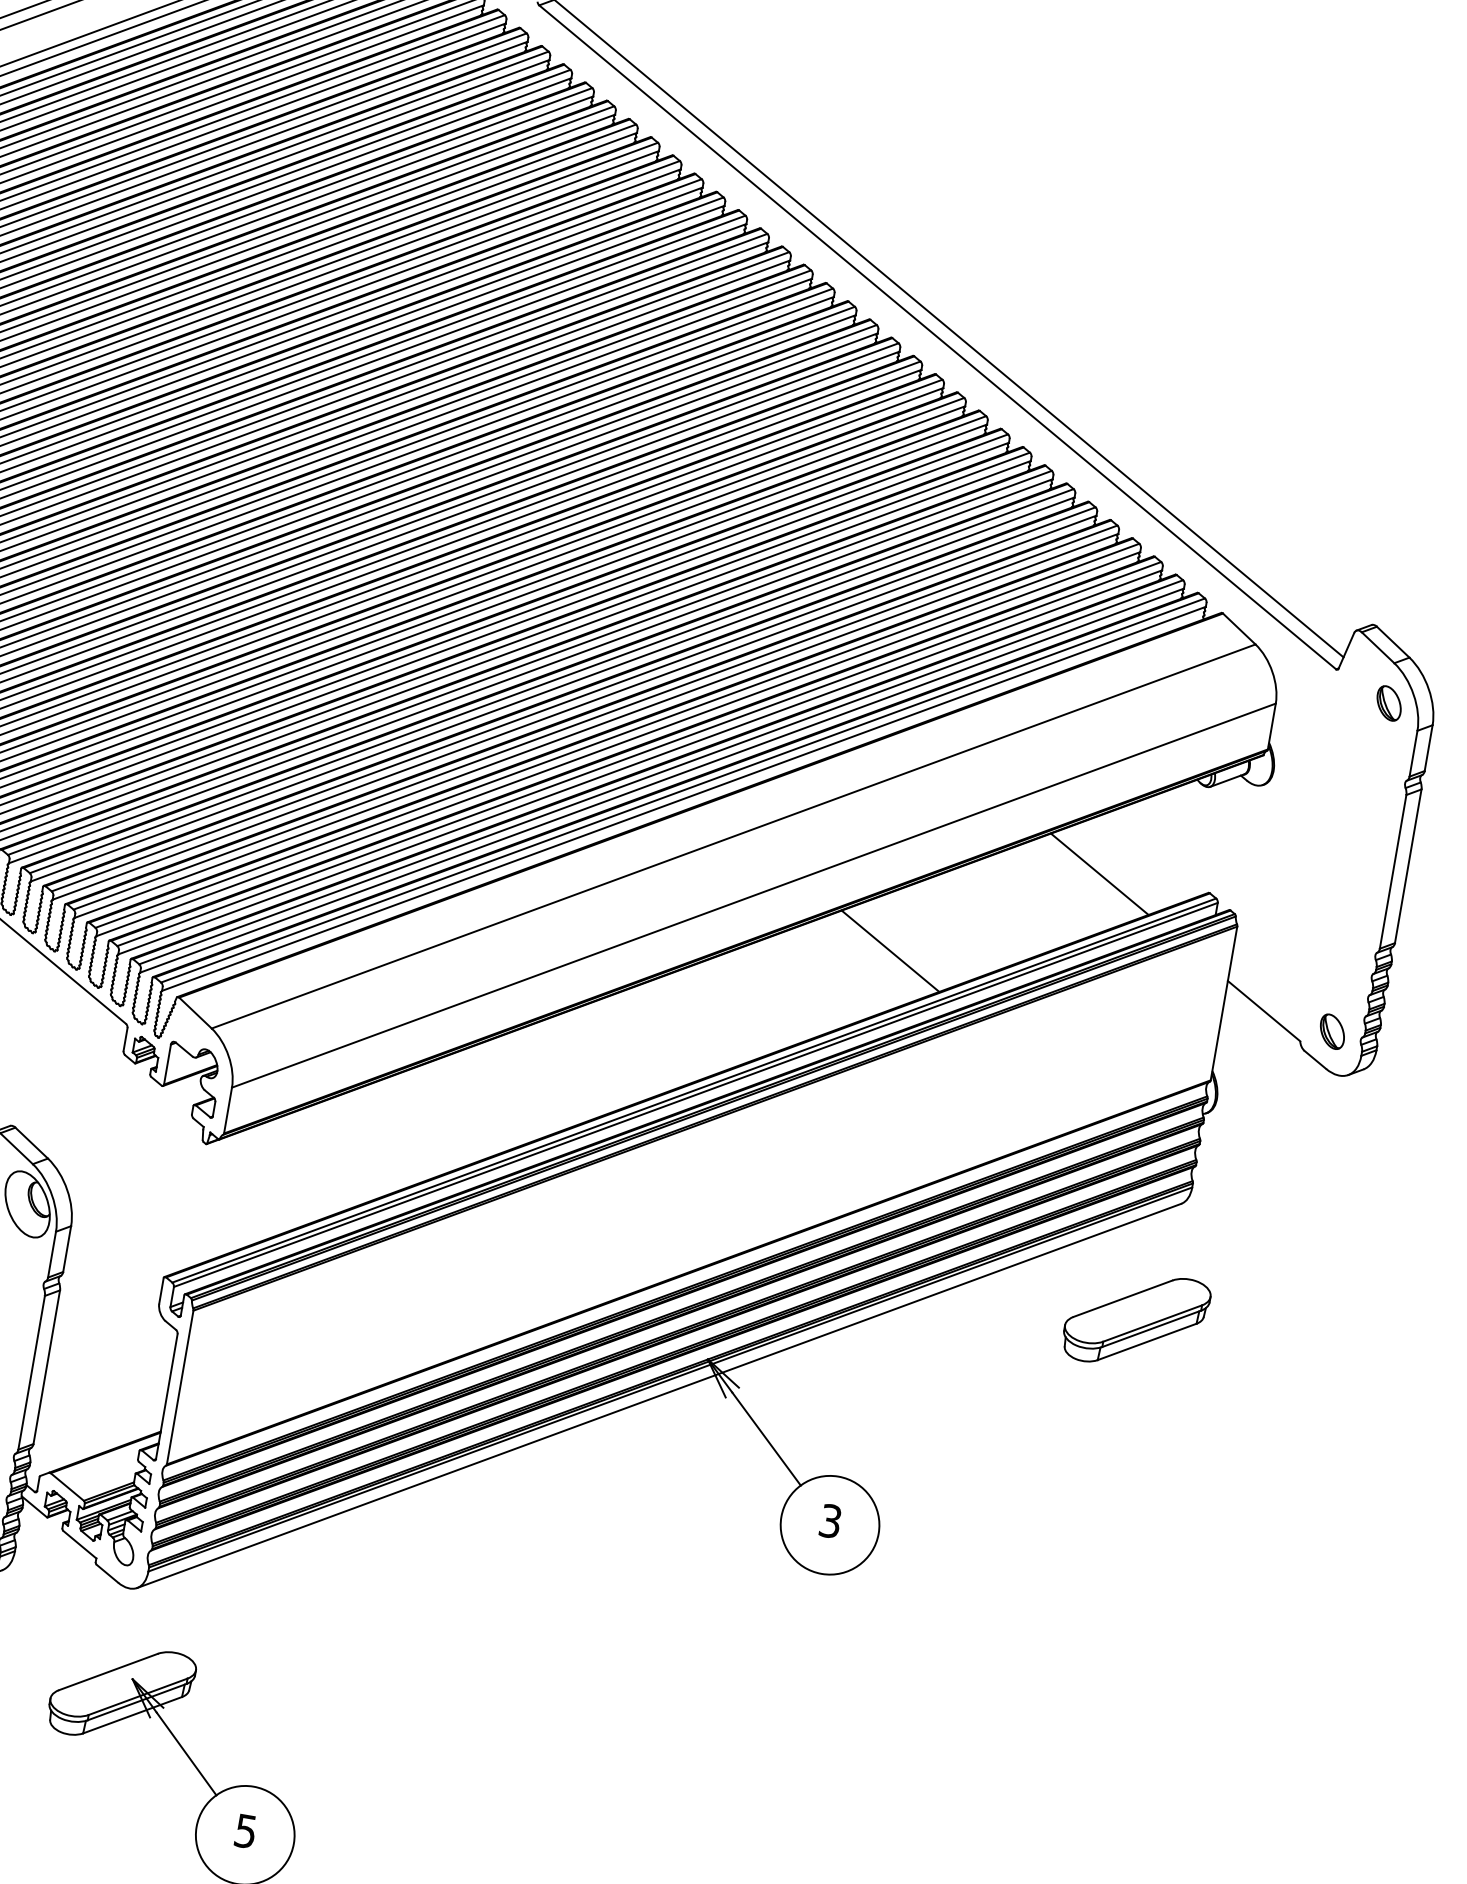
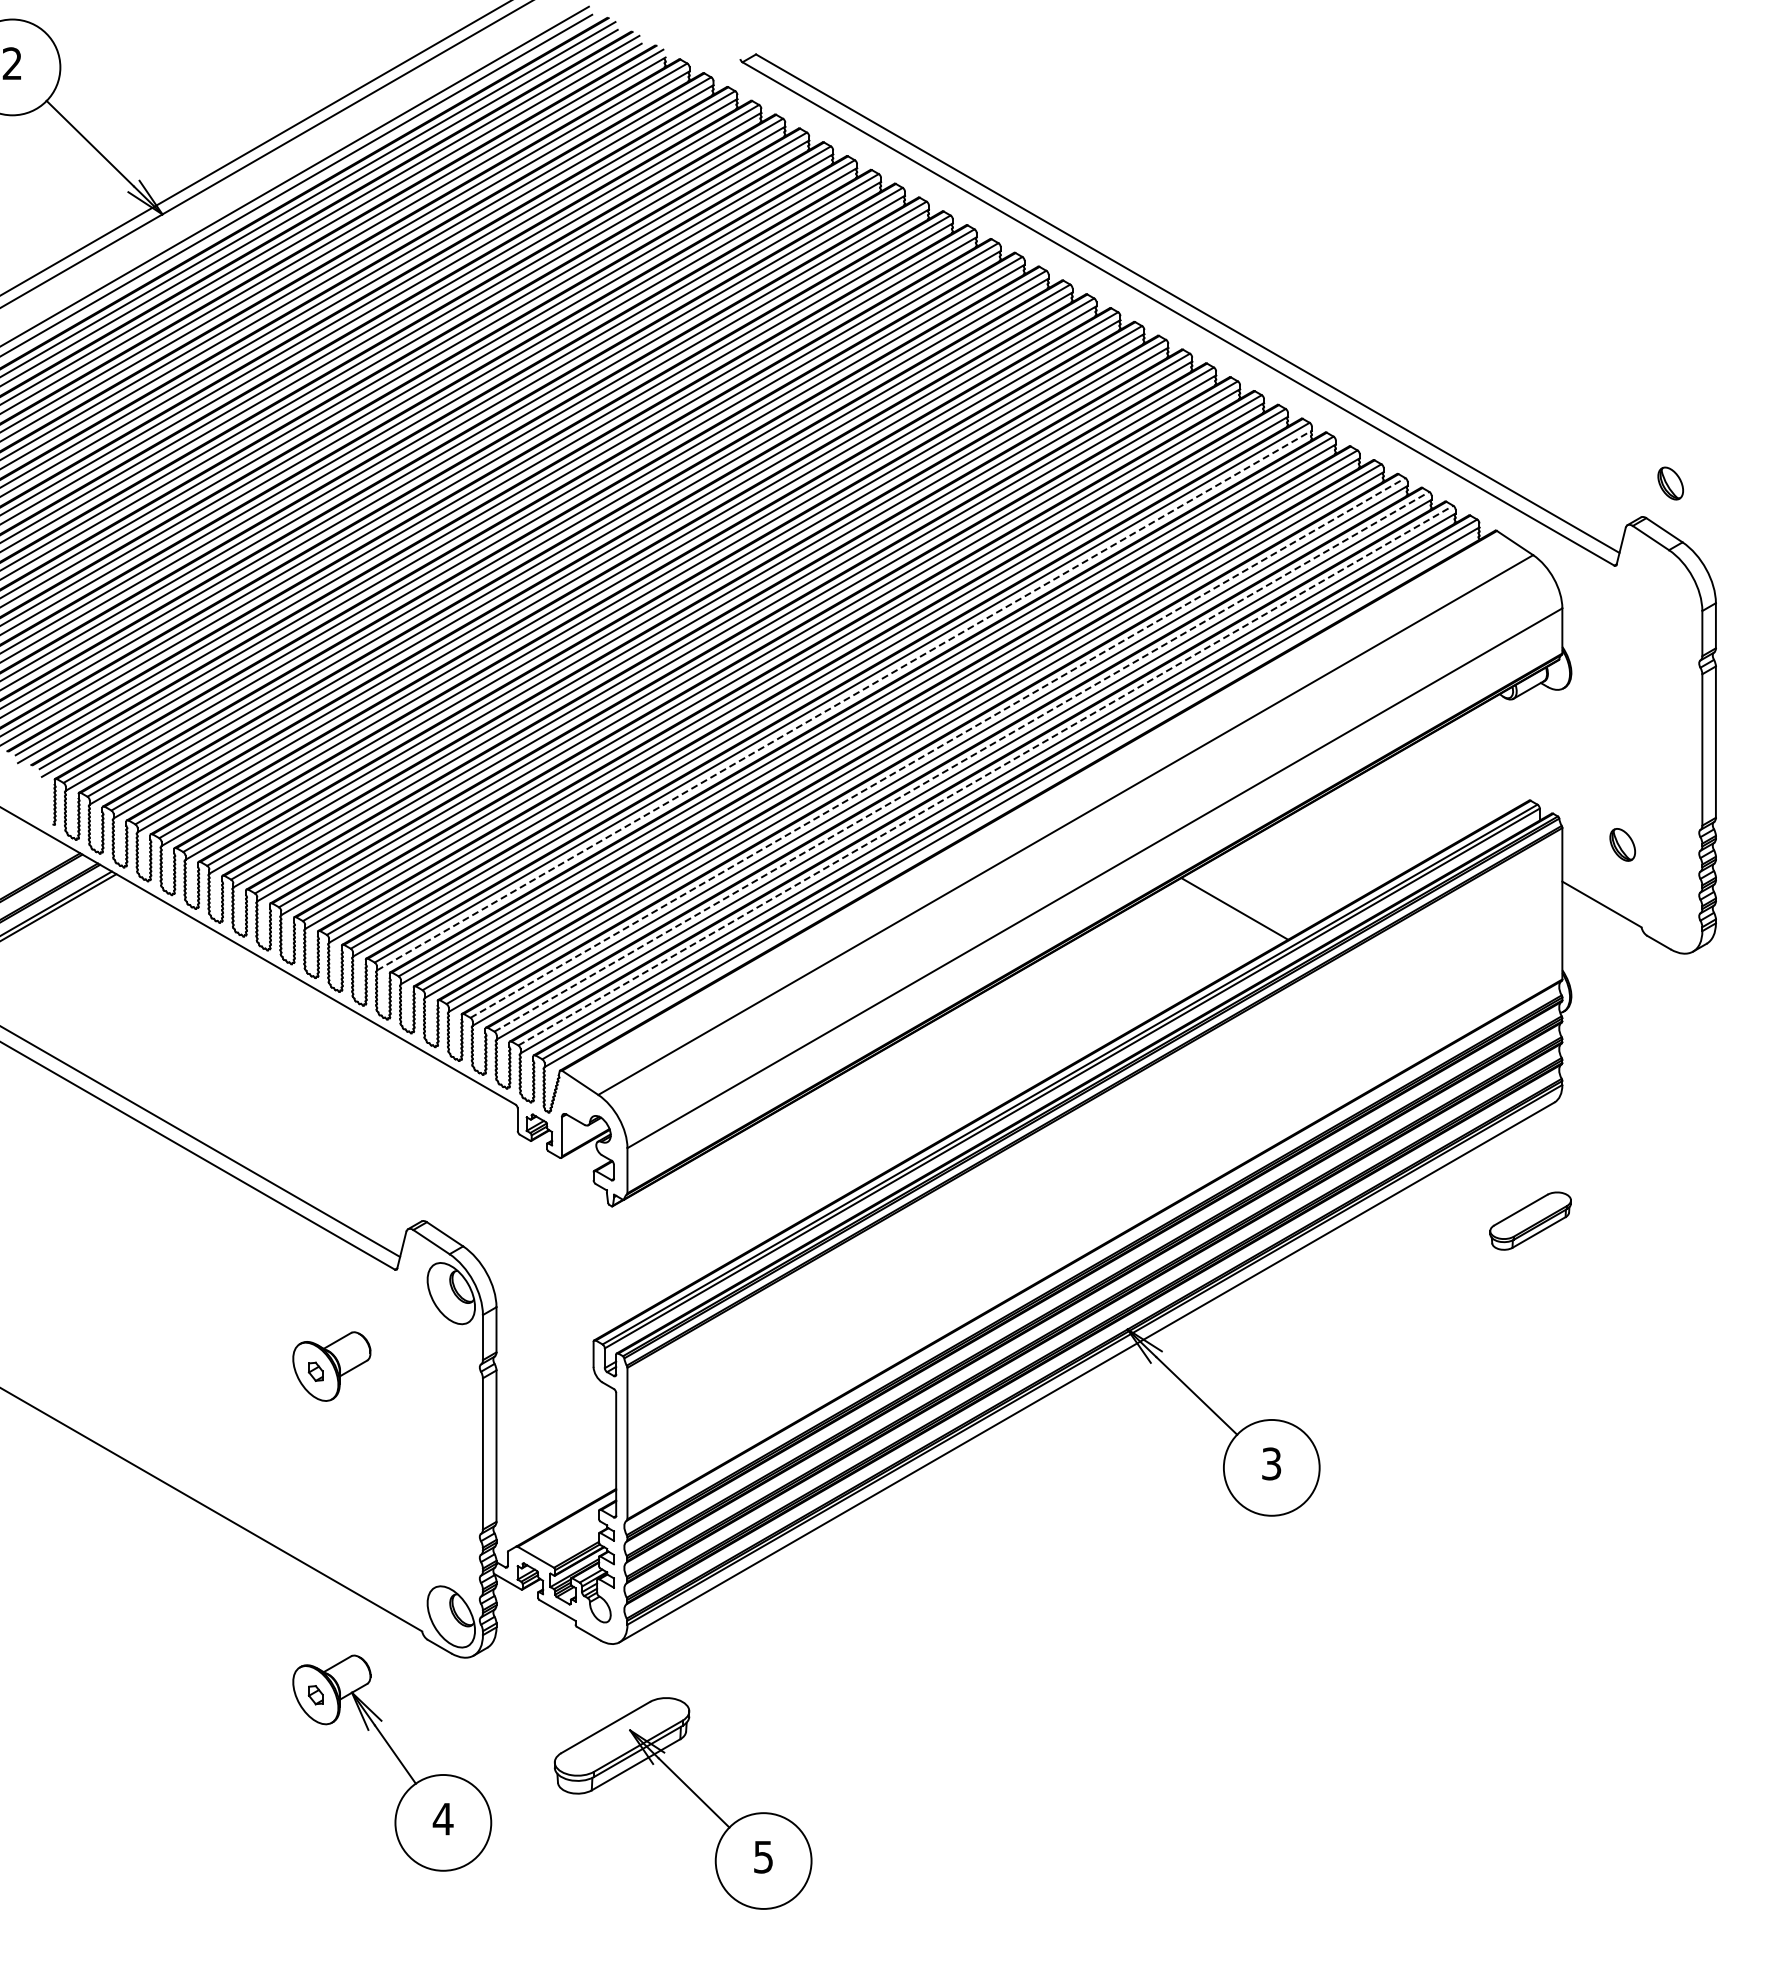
line: (530, 671) -> (844, 700), solid -> dashed
part: (1388, 703) -> (1670, 483), moved
line: (617, 735) -> (937, 747), solid -> dashed
line: (638, 753) -> (961, 761), solid -> dashed
line: (660, 772) -> (985, 775), solid -> dashed
line: (1099, 873) -> (1421, 800), removed
part: (1332, 1031) -> (1622, 844), moved
part: (1136, 1319) -> (1530, 1220), size x0.6

